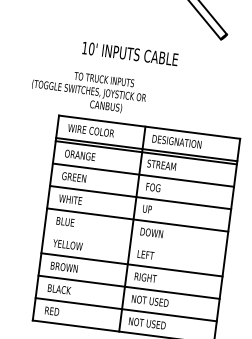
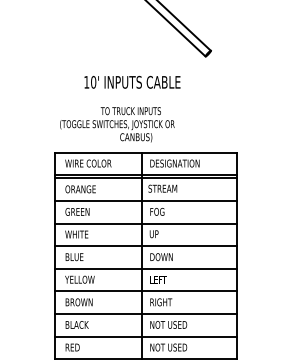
text: (130, 54) -> (132, 82), moved
text: (89, 91) -> (117, 124), moved
line: (134, 242) -> (145, 268), added

